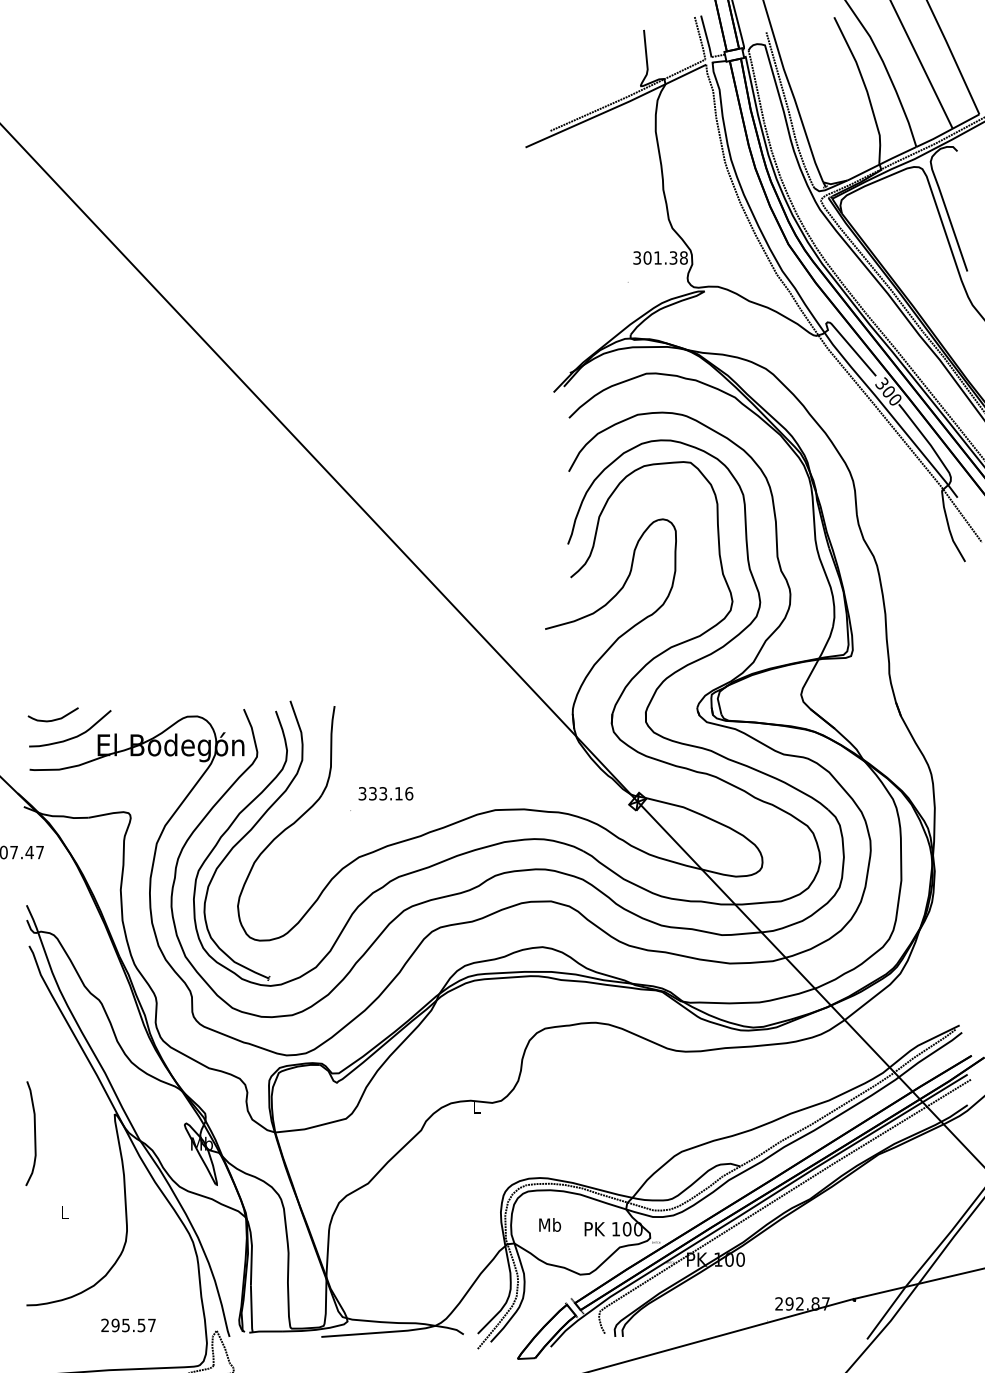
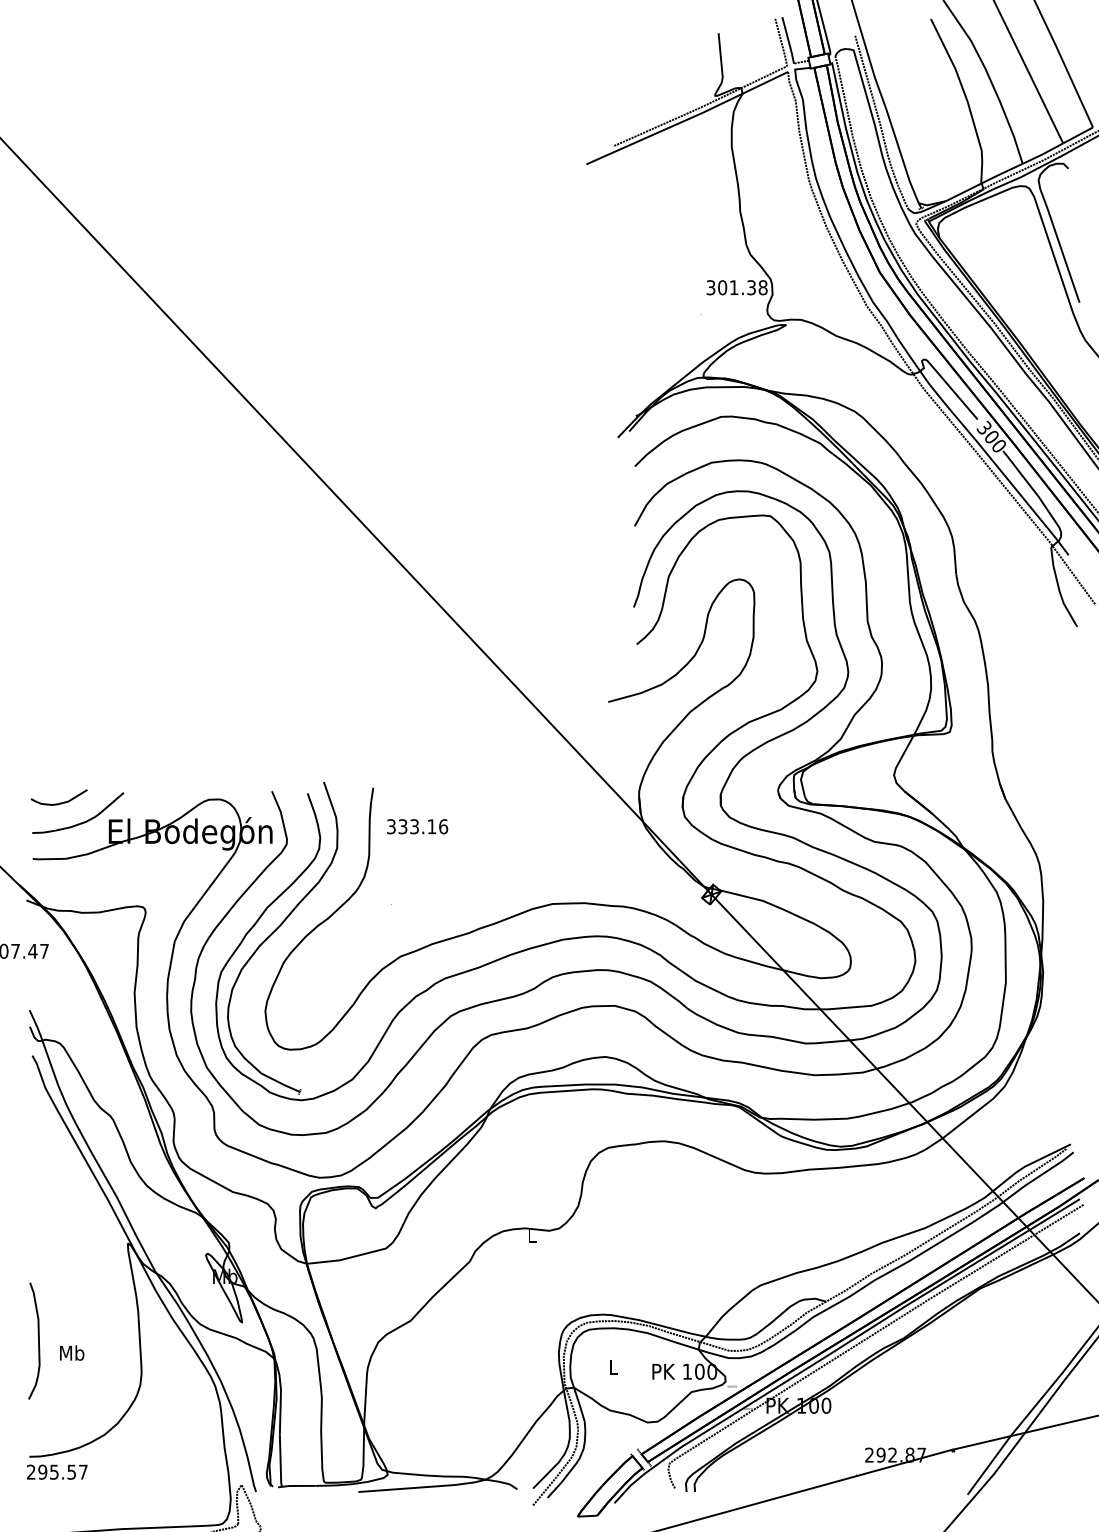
text: (385, 793) -> (417, 826), moved
curve: (34, 1133) -> (38, 1340), moved
text: (65, 1211) -> (72, 1352), L -> Mb
text: (549, 1224) -> (613, 1366), Mb -> L
text: (127, 1324) -> (56, 1471), moved

